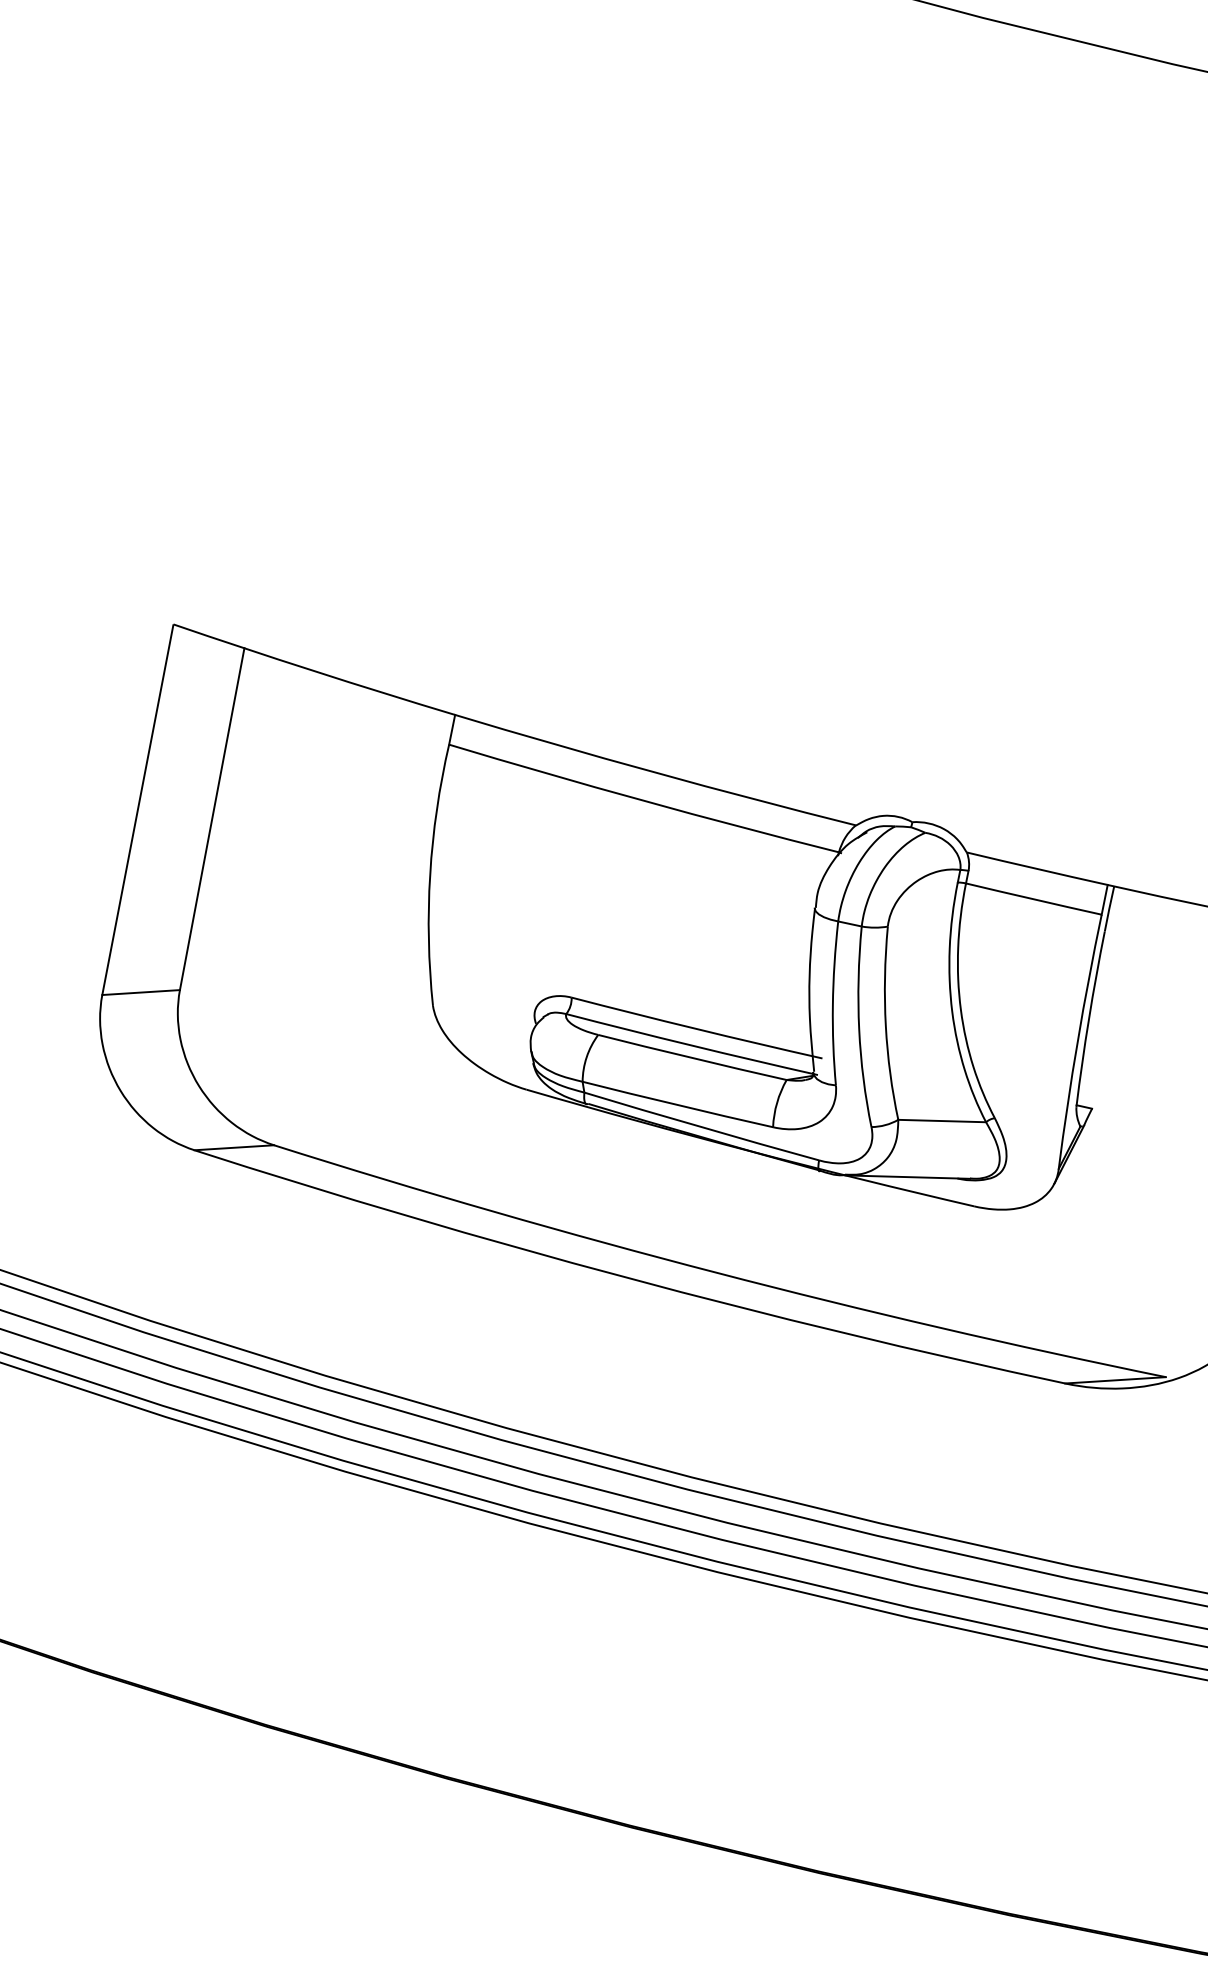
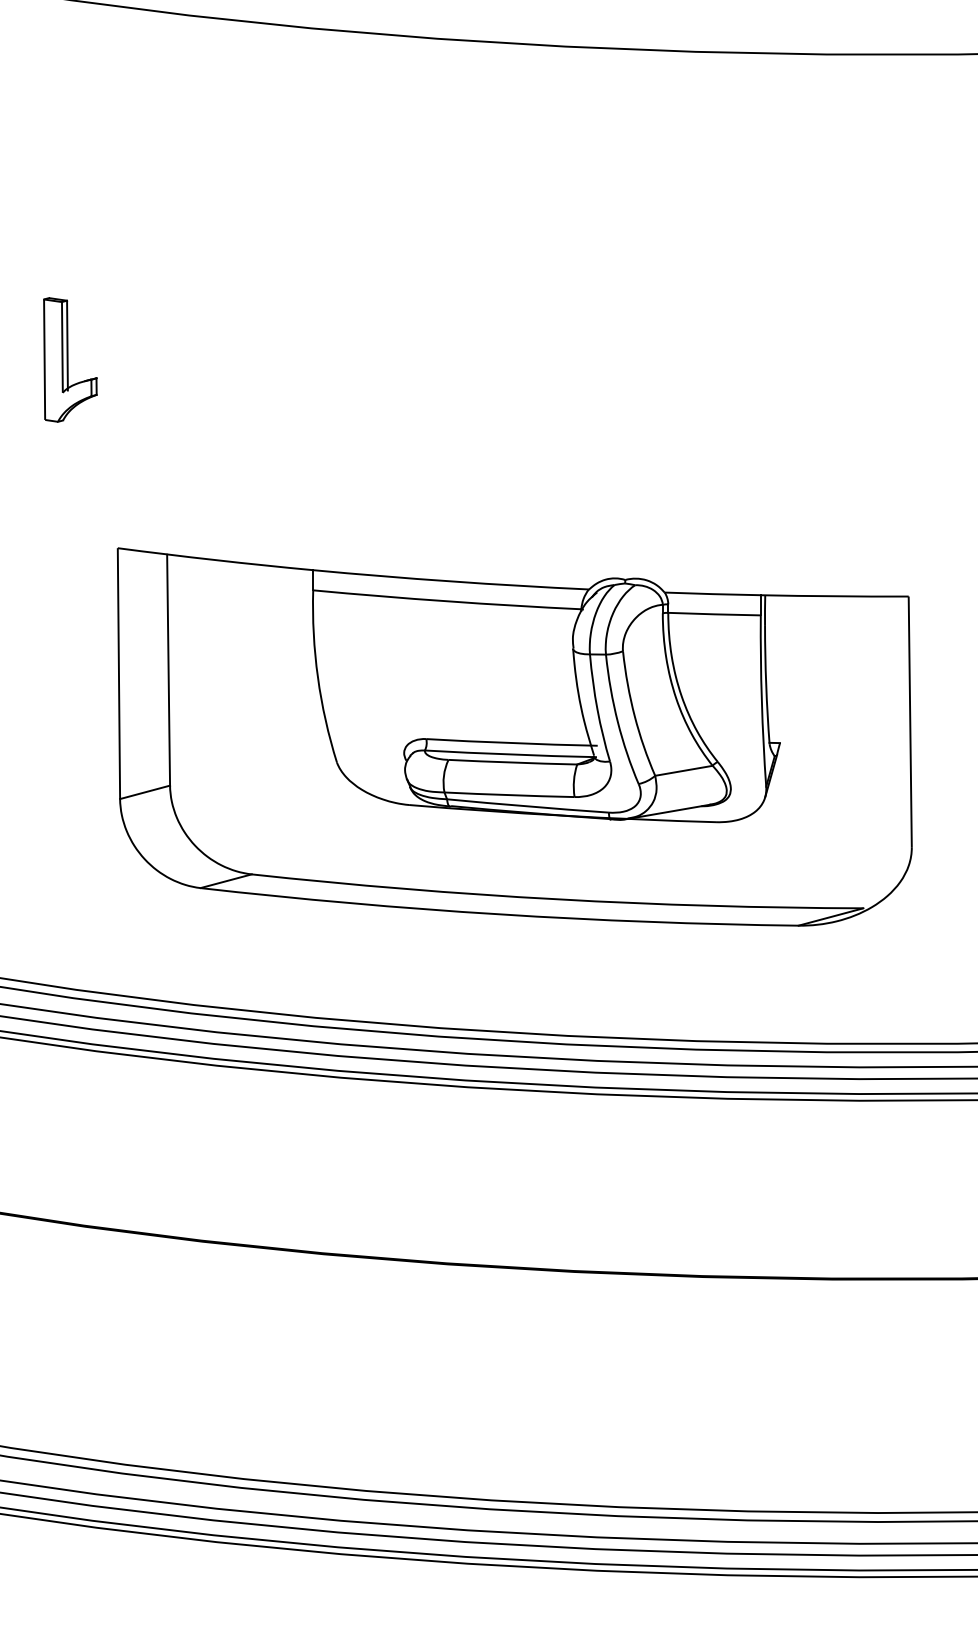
part: (159, 332) -> (70, 359), added

